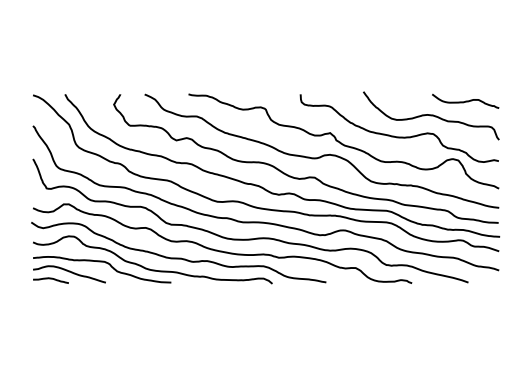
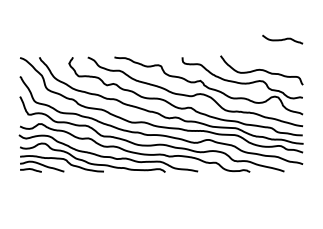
curve: (465, 101) -> (282, 39), moved

